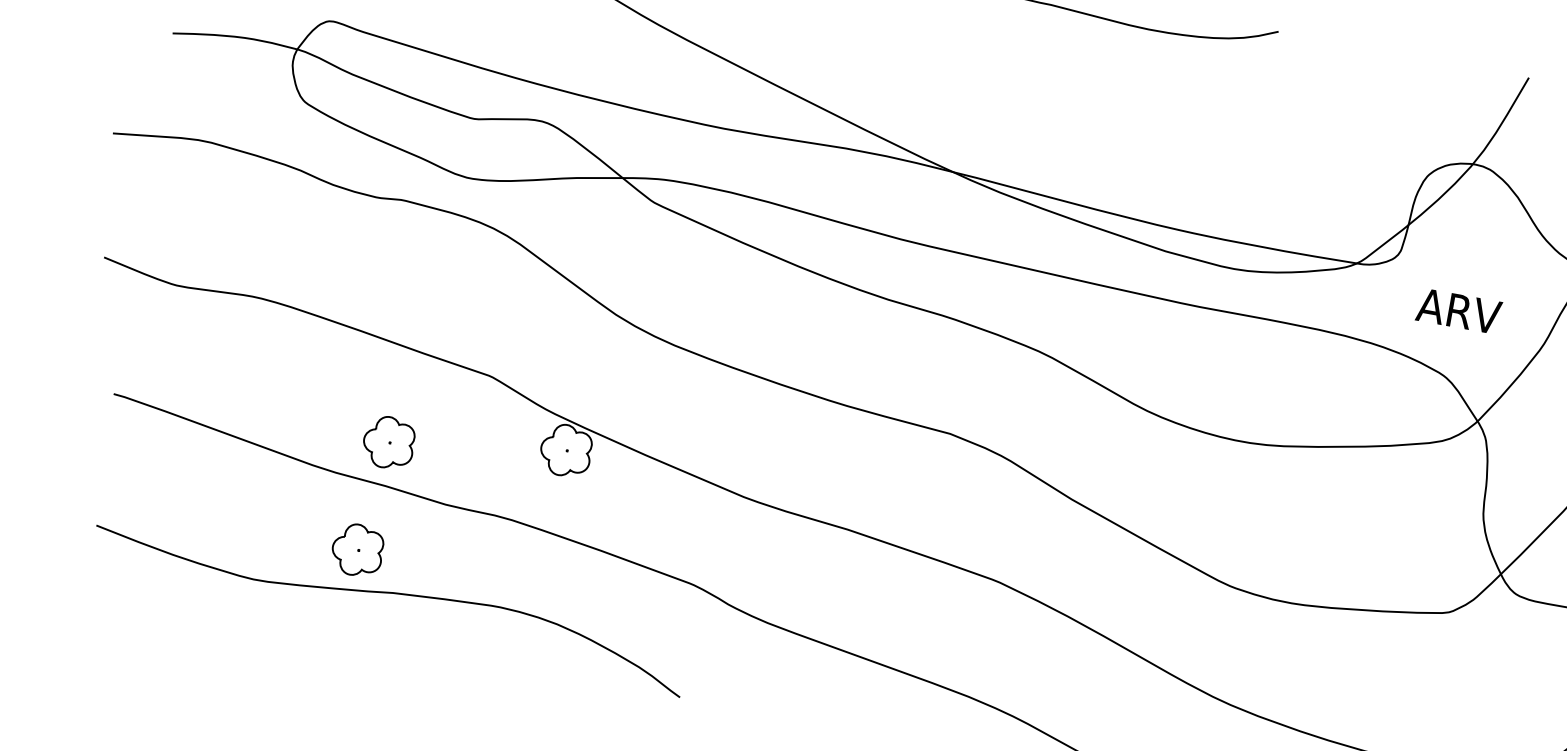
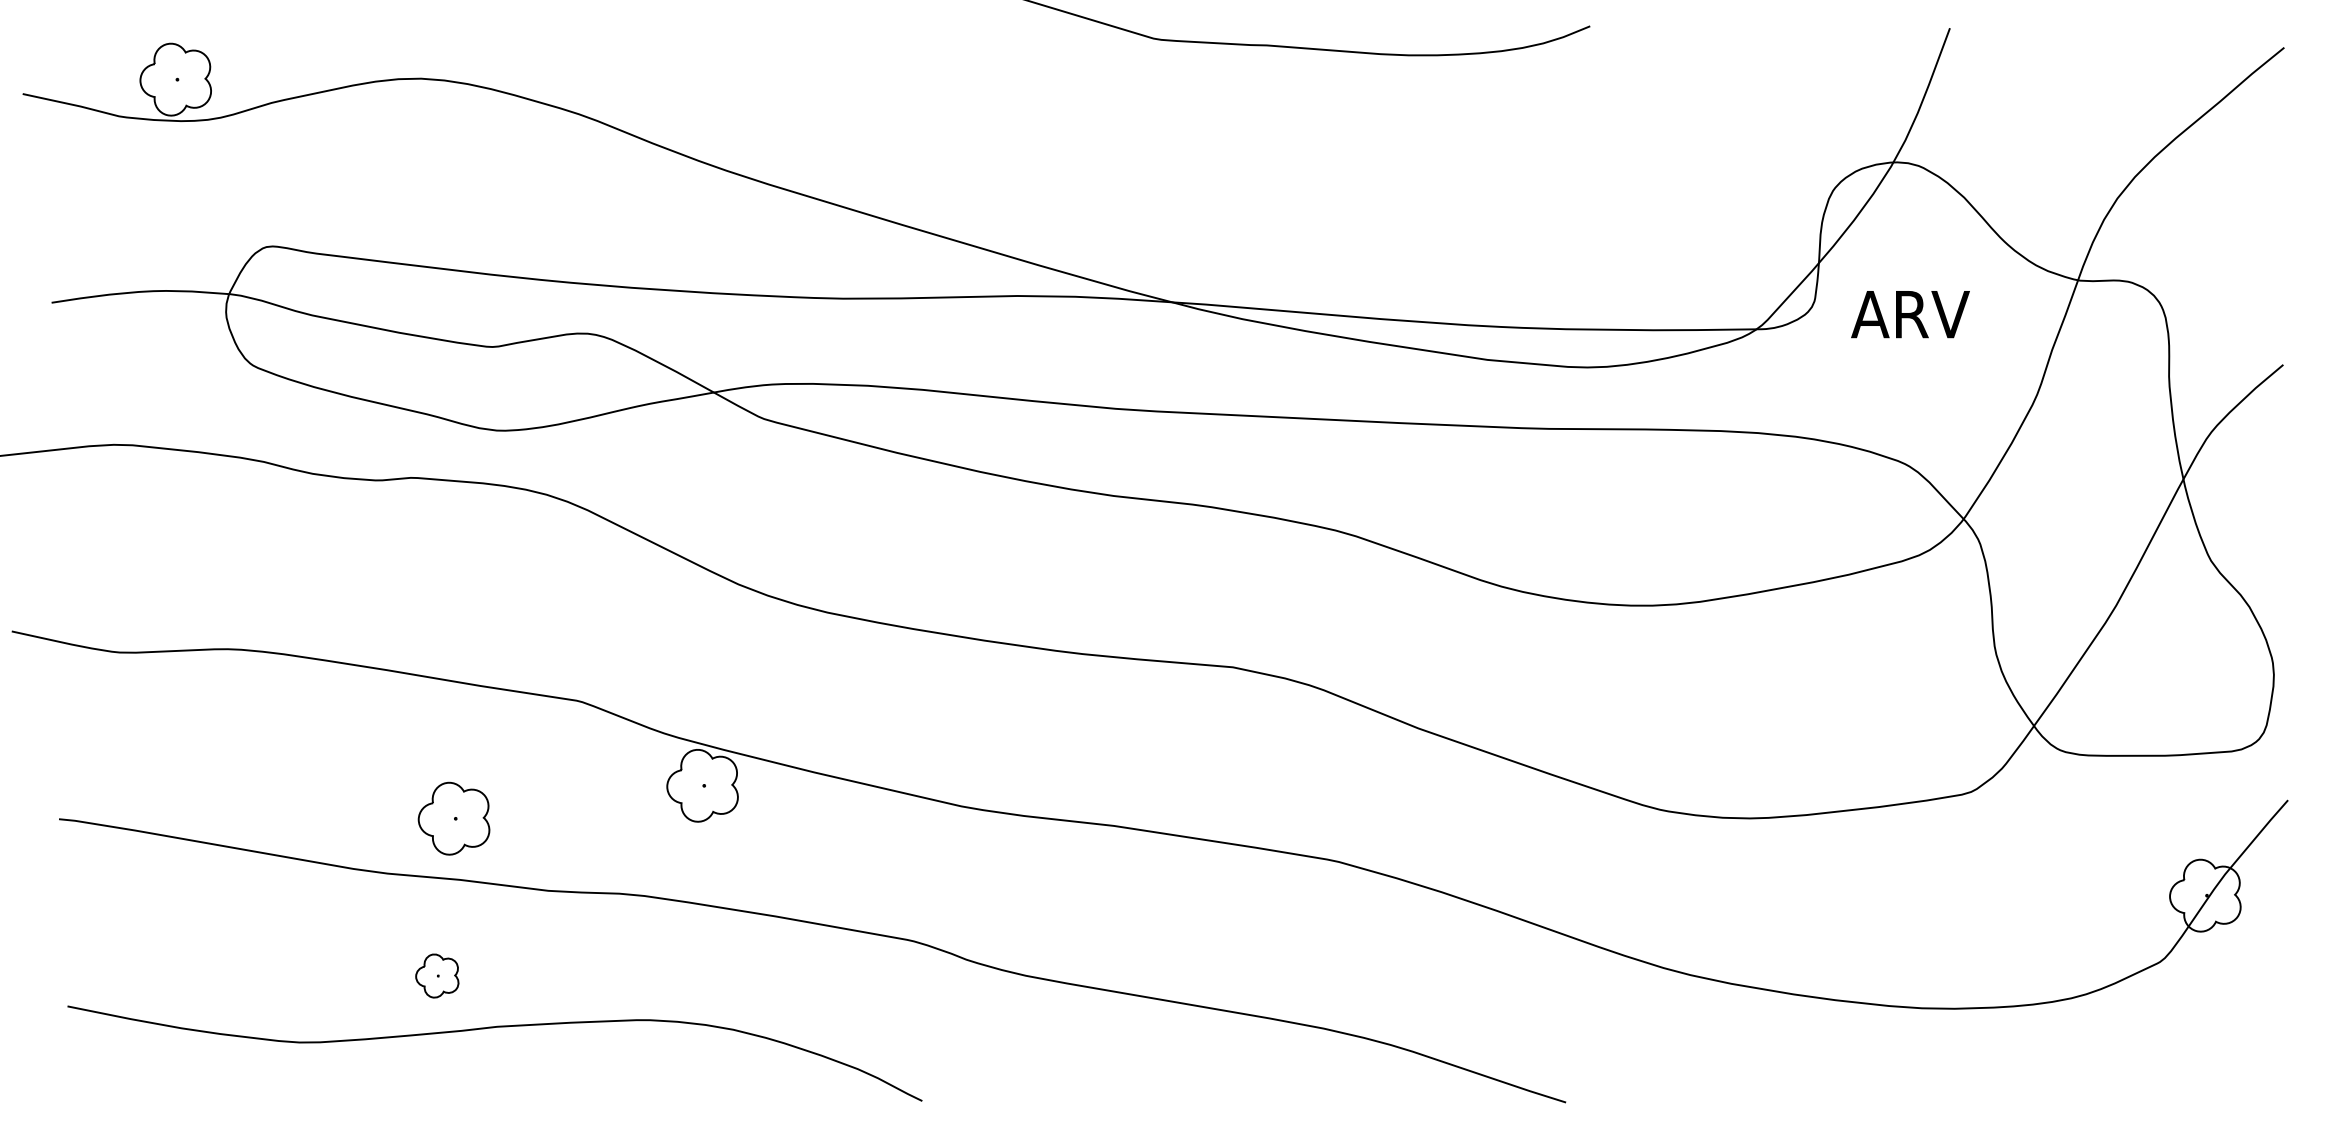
text: (1458, 311) -> (1910, 314), moved
part: (357, 549) -> (437, 975), size x0.6

